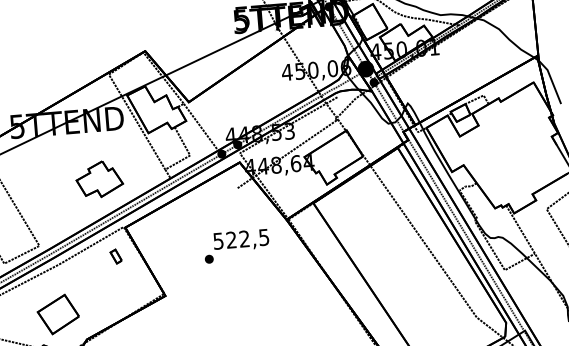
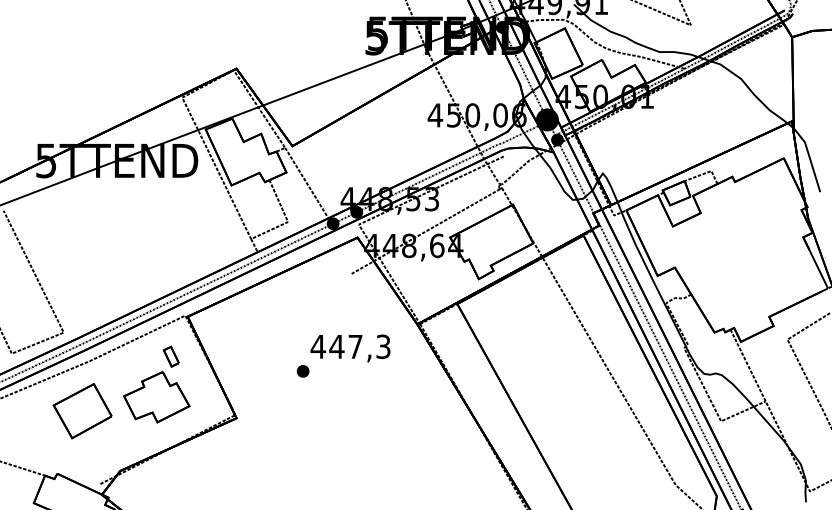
part: (99, 179) -> (156, 397), moved
text: (241, 239) -> (350, 346), 522,5 -> 447,3
part: (58, 314) -> (82, 411), moved

